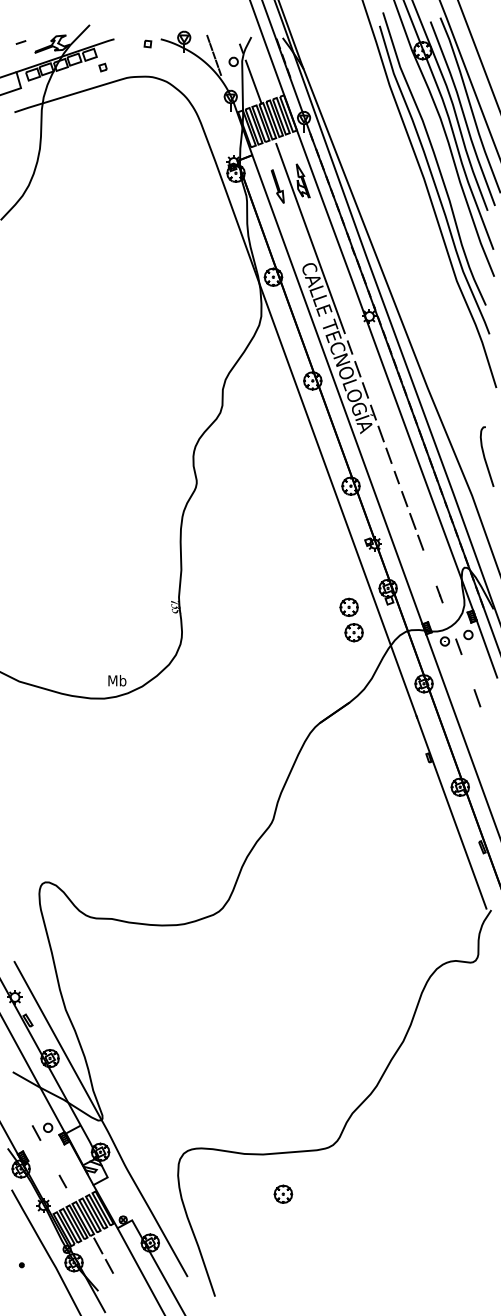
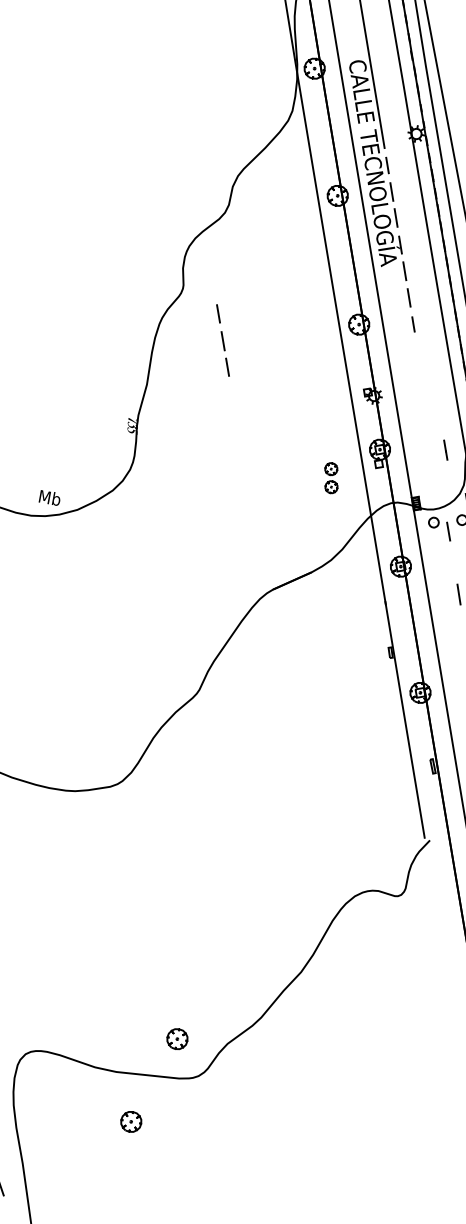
part: (412, 520) -> (222, 340), moved
line: (439, 594) -> (445, 450), moved
part: (351, 619) -> (331, 477), size x0.6
part: (309, 1116) -> (177, 1038), added

